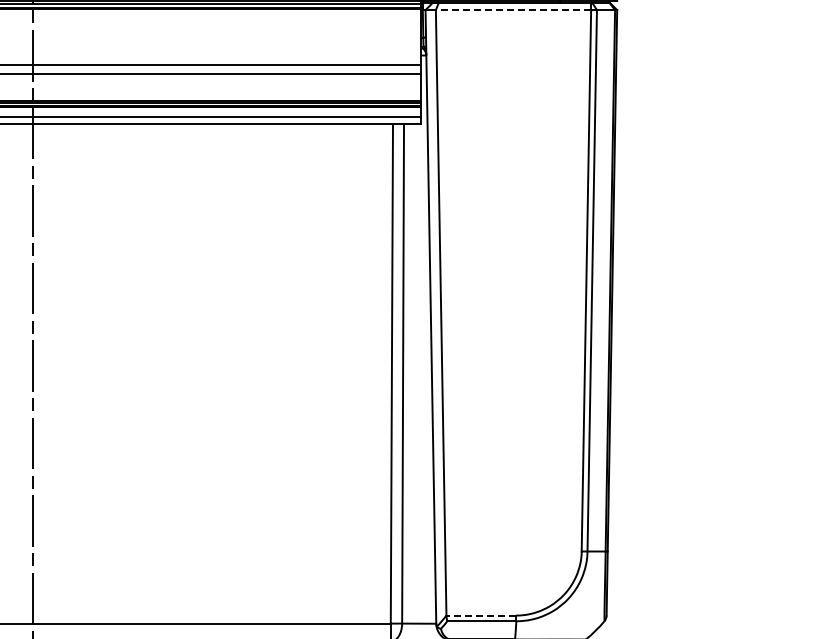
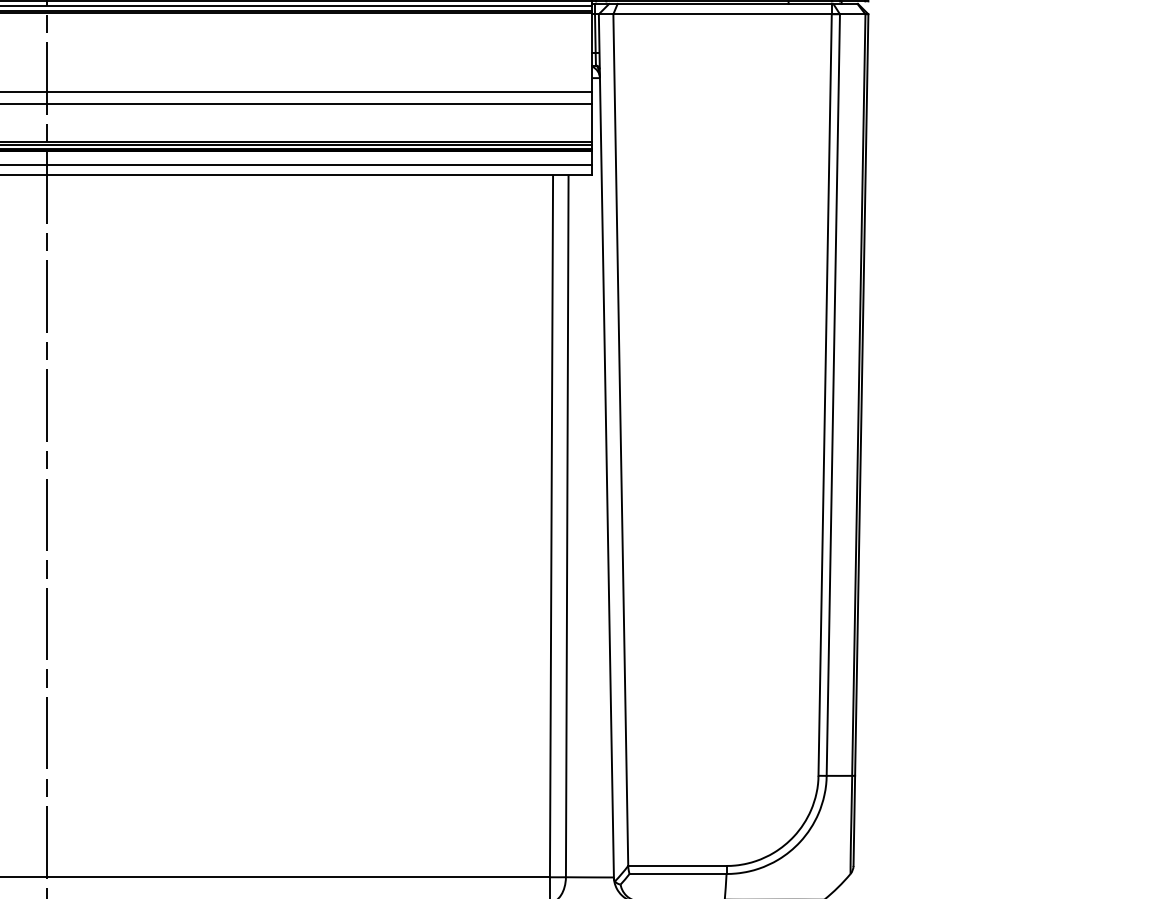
line: (513, 10) -> (722, 14), dashed -> solid
line: (481, 615) -> (677, 865), dashed -> solid

